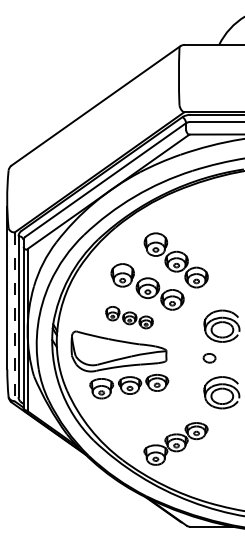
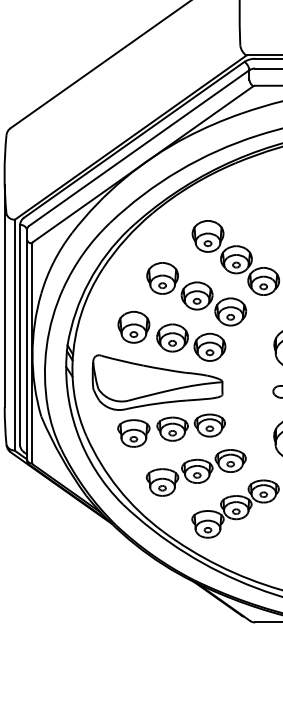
line: (14, 317) -> (14, 336), dashed -> solid
part: (129, 317) -> (171, 336), size x1.67
part: (147, 417) -> (196, 472), added

